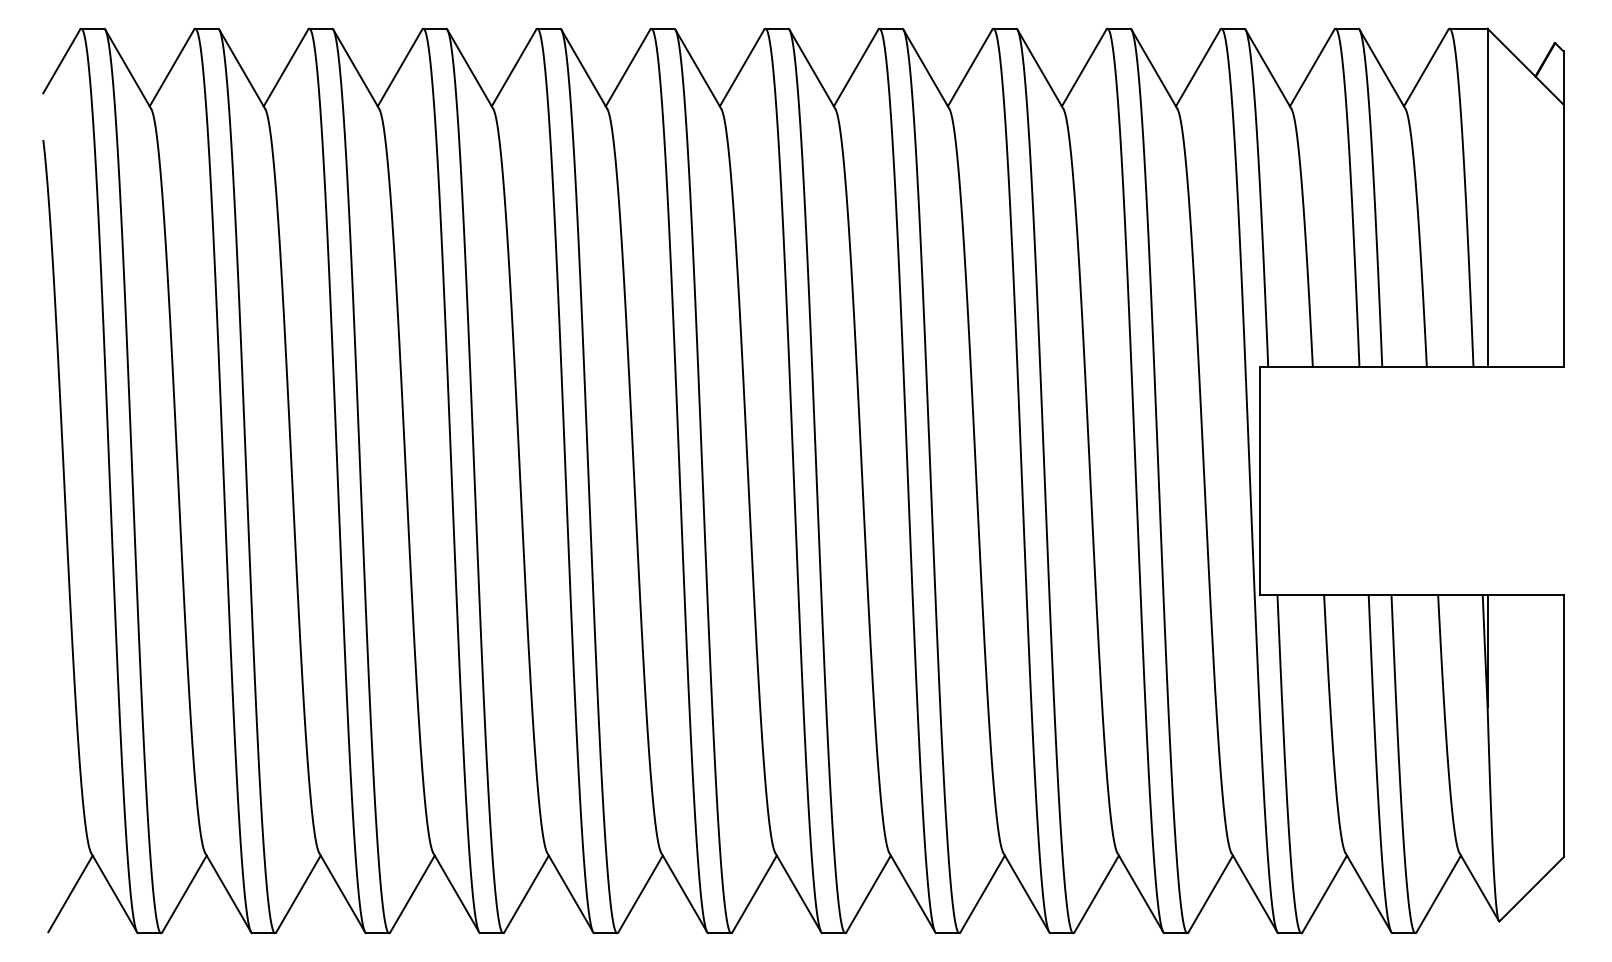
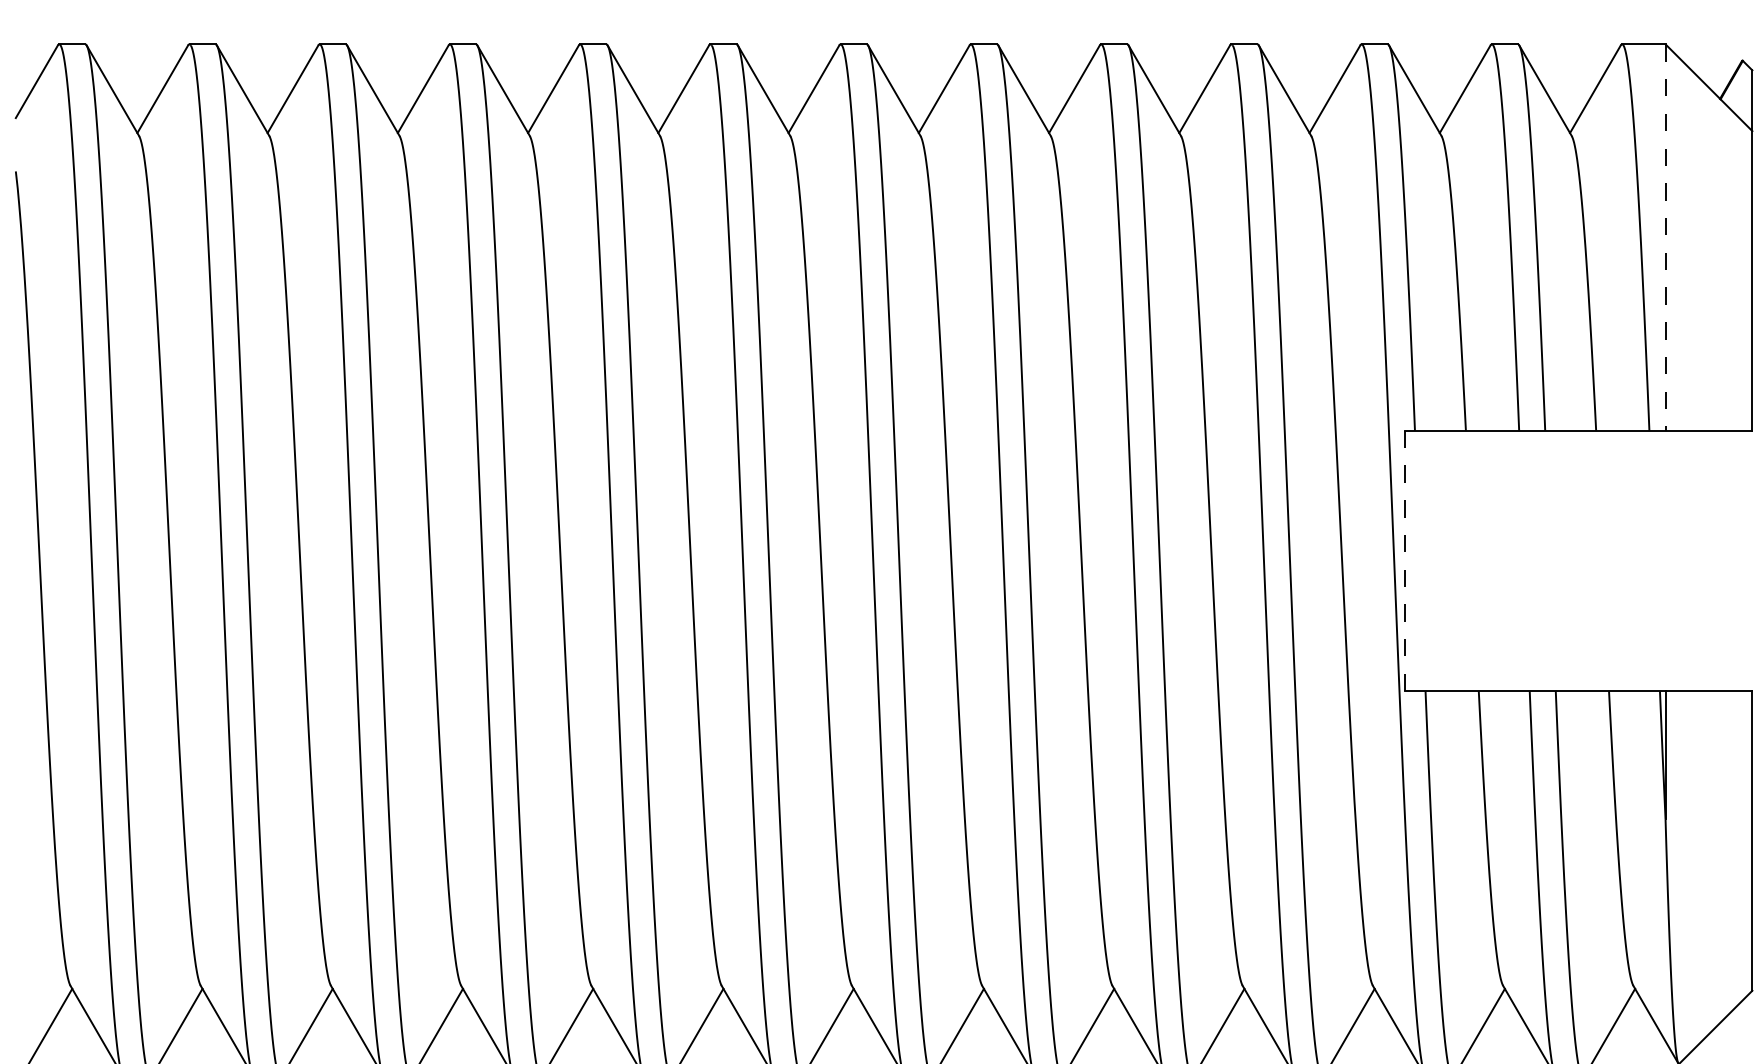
line: (1487, 198) -> (1665, 238), solid -> dashed
line: (1259, 481) -> (1404, 561), solid -> dashed

